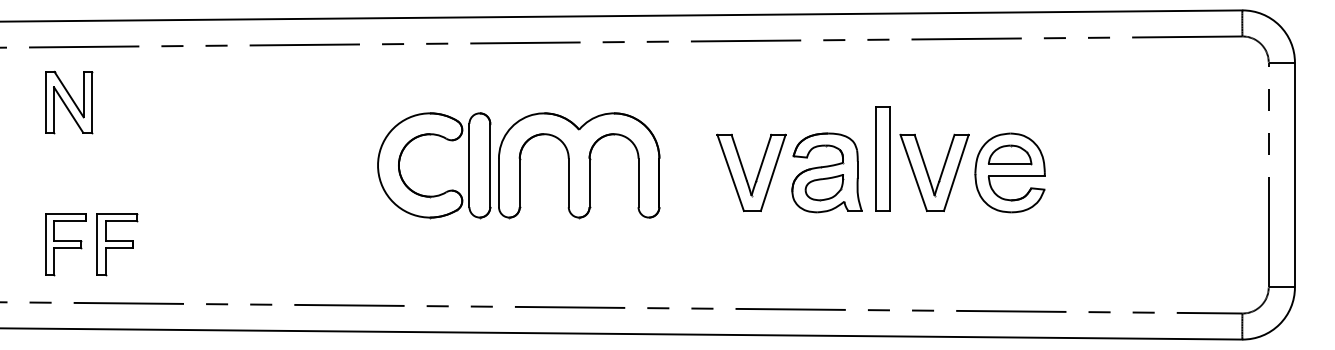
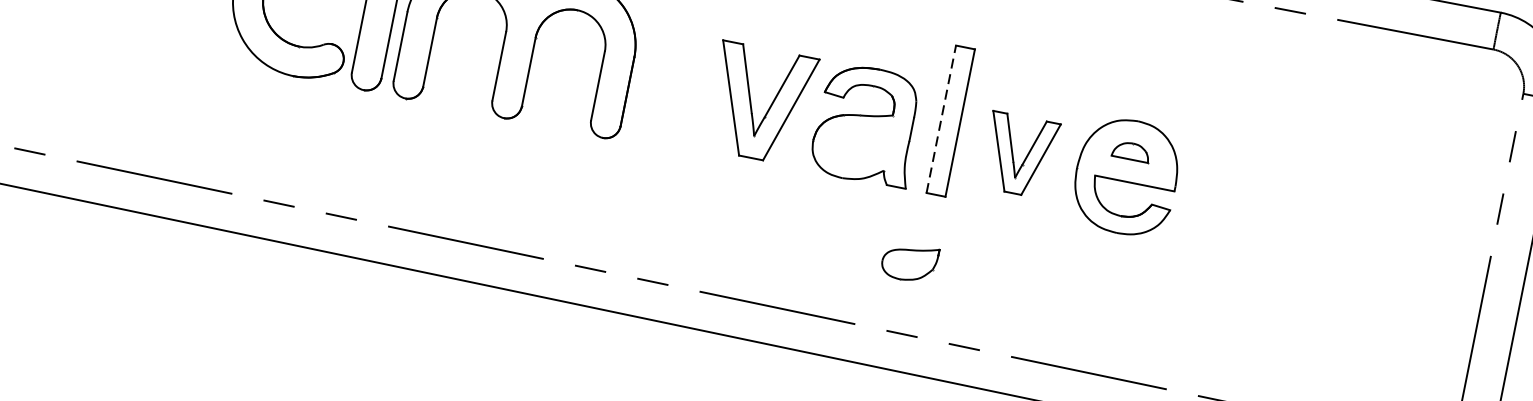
part: (1009, 154) -> (1130, 150), size x0.6
line: (876, 158) -> (941, 118), solid -> dashed
part: (934, 172) -> (1019, 154), size x0.7
part: (824, 187) -> (909, 262), moved

